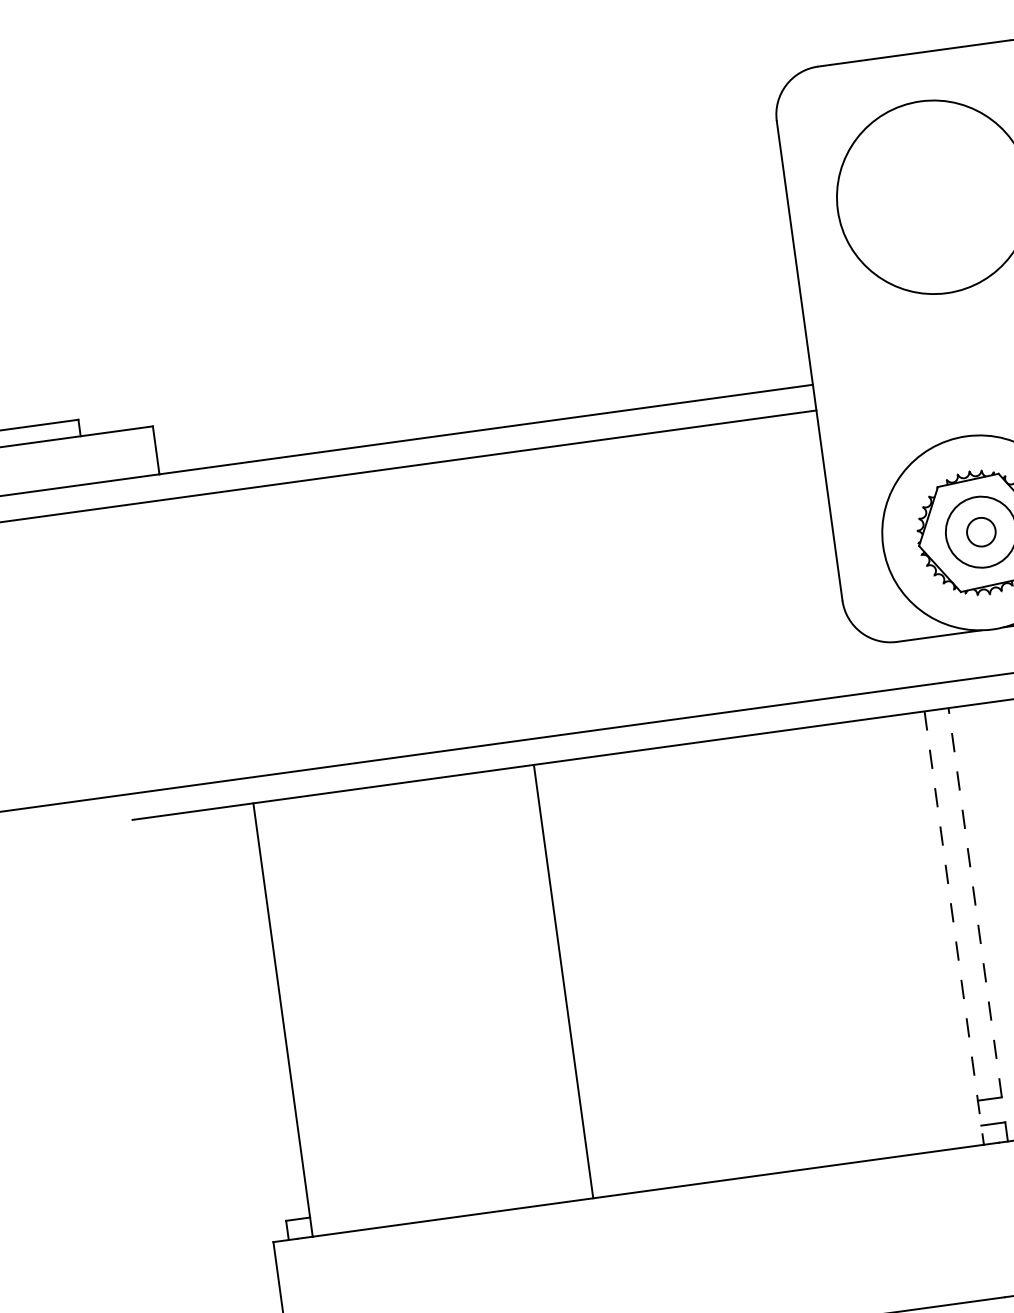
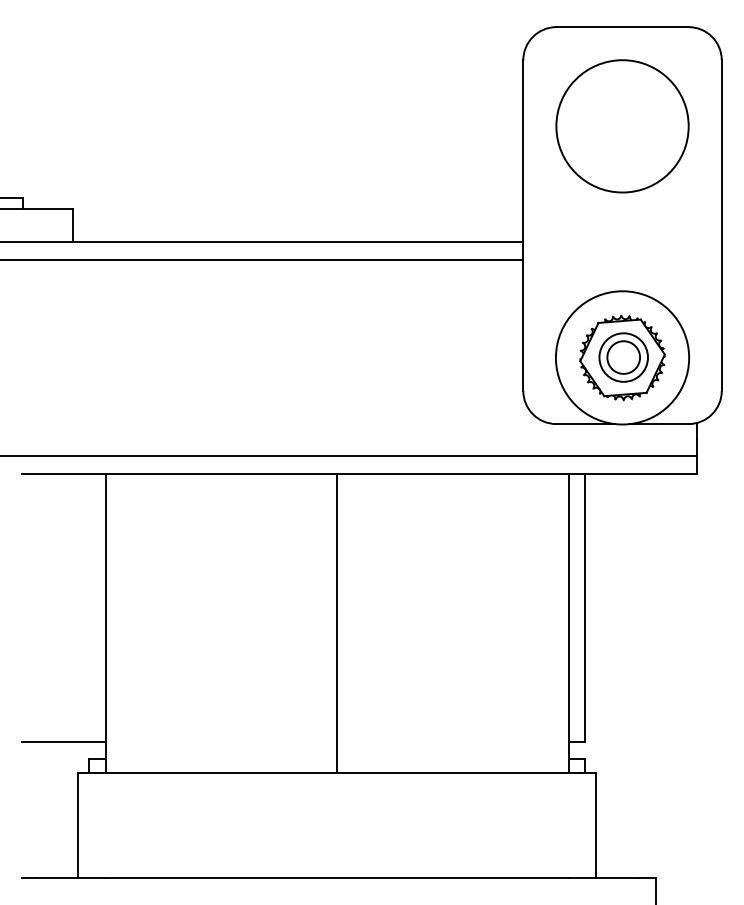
circle: (981, 532) -> (623, 357), size x1.67
line: (975, 902) -> (585, 607), dashed -> solid
line: (954, 928) -> (568, 623), dashed -> solid
line: (564, 980) -> (337, 622), moved
line: (245, 1201) -> (63, 742), added

